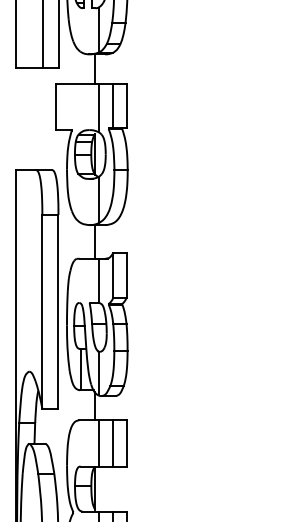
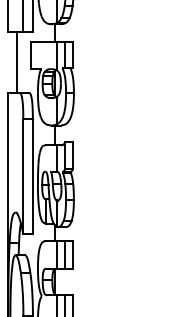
line: (30, 118) -> (16, 62), added

